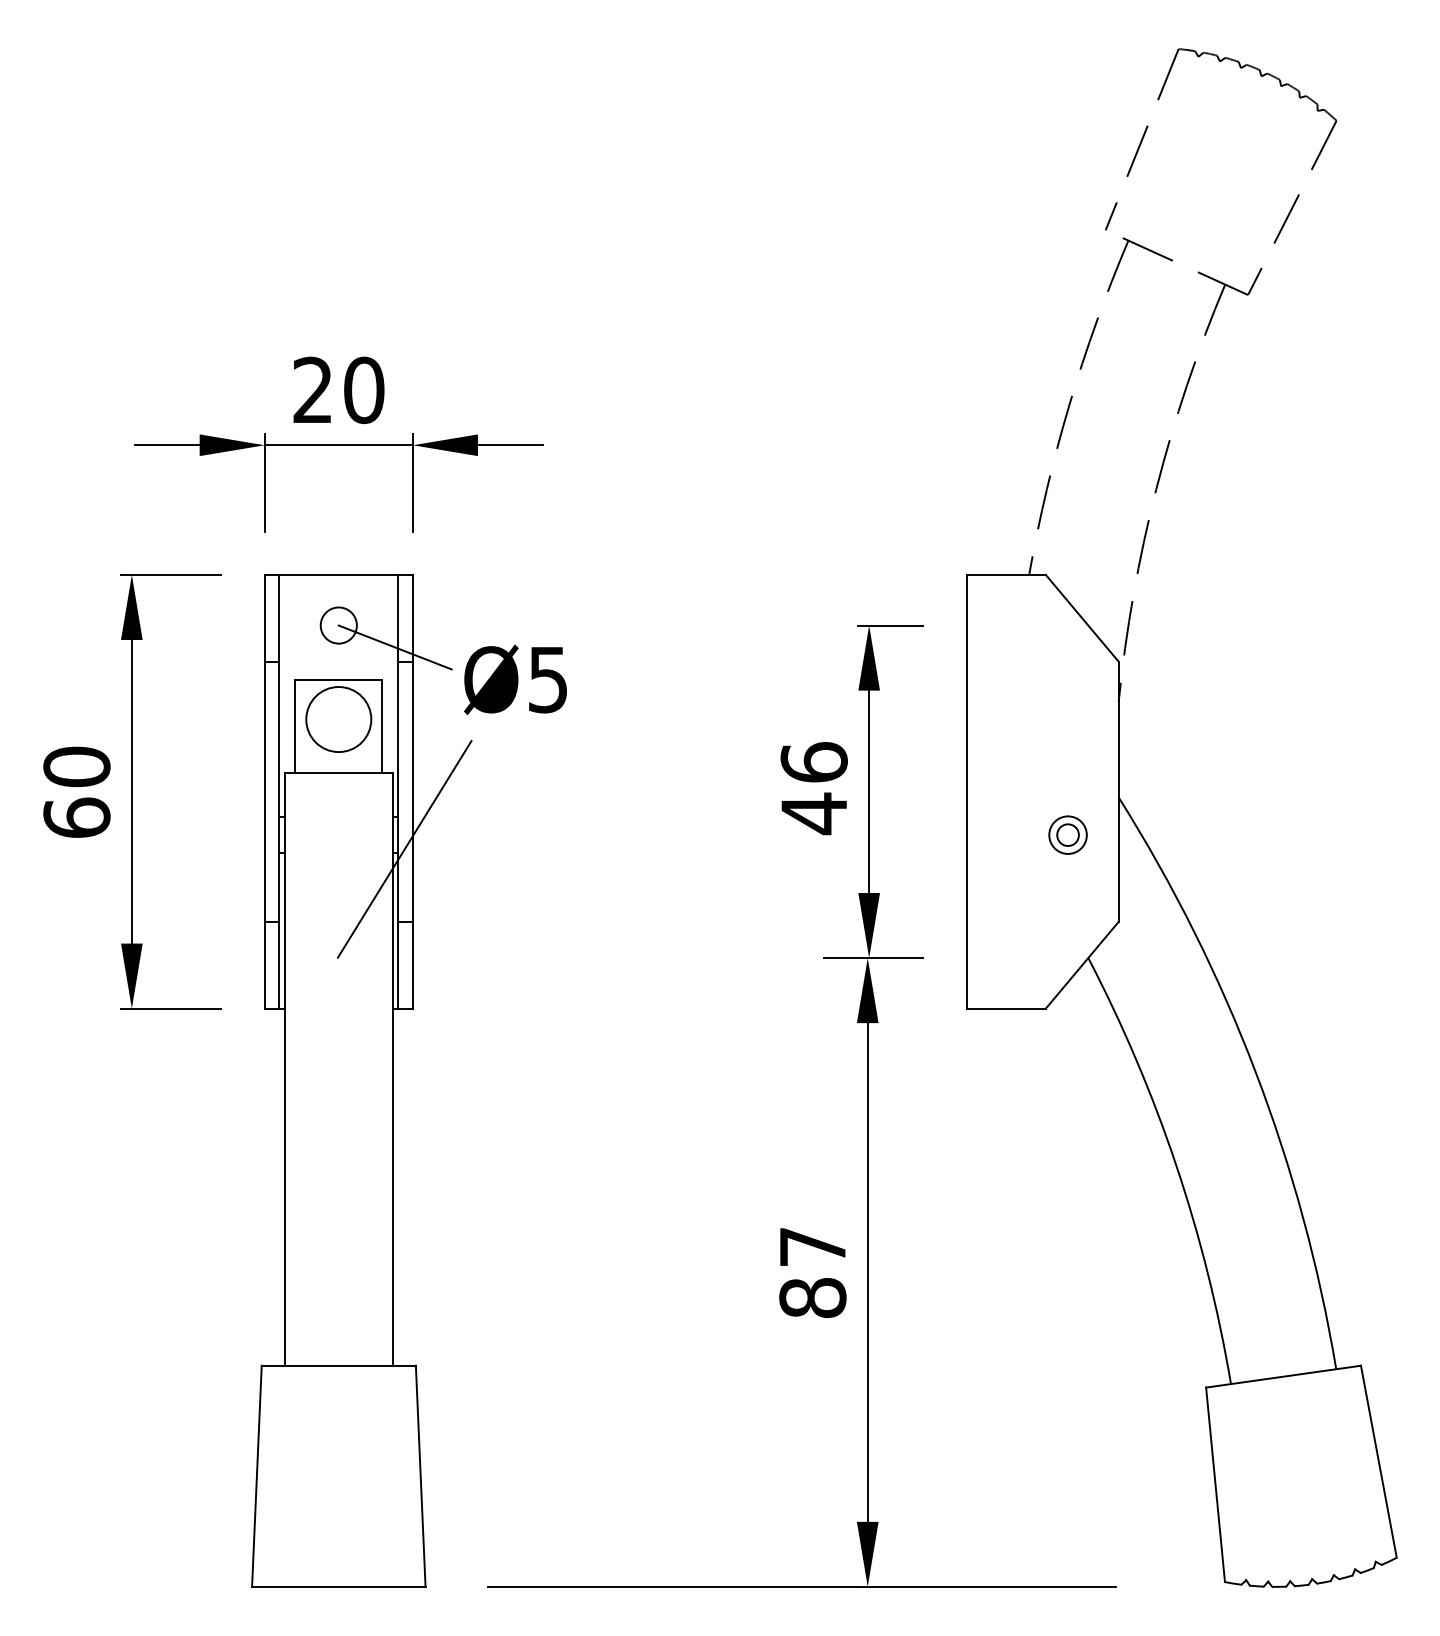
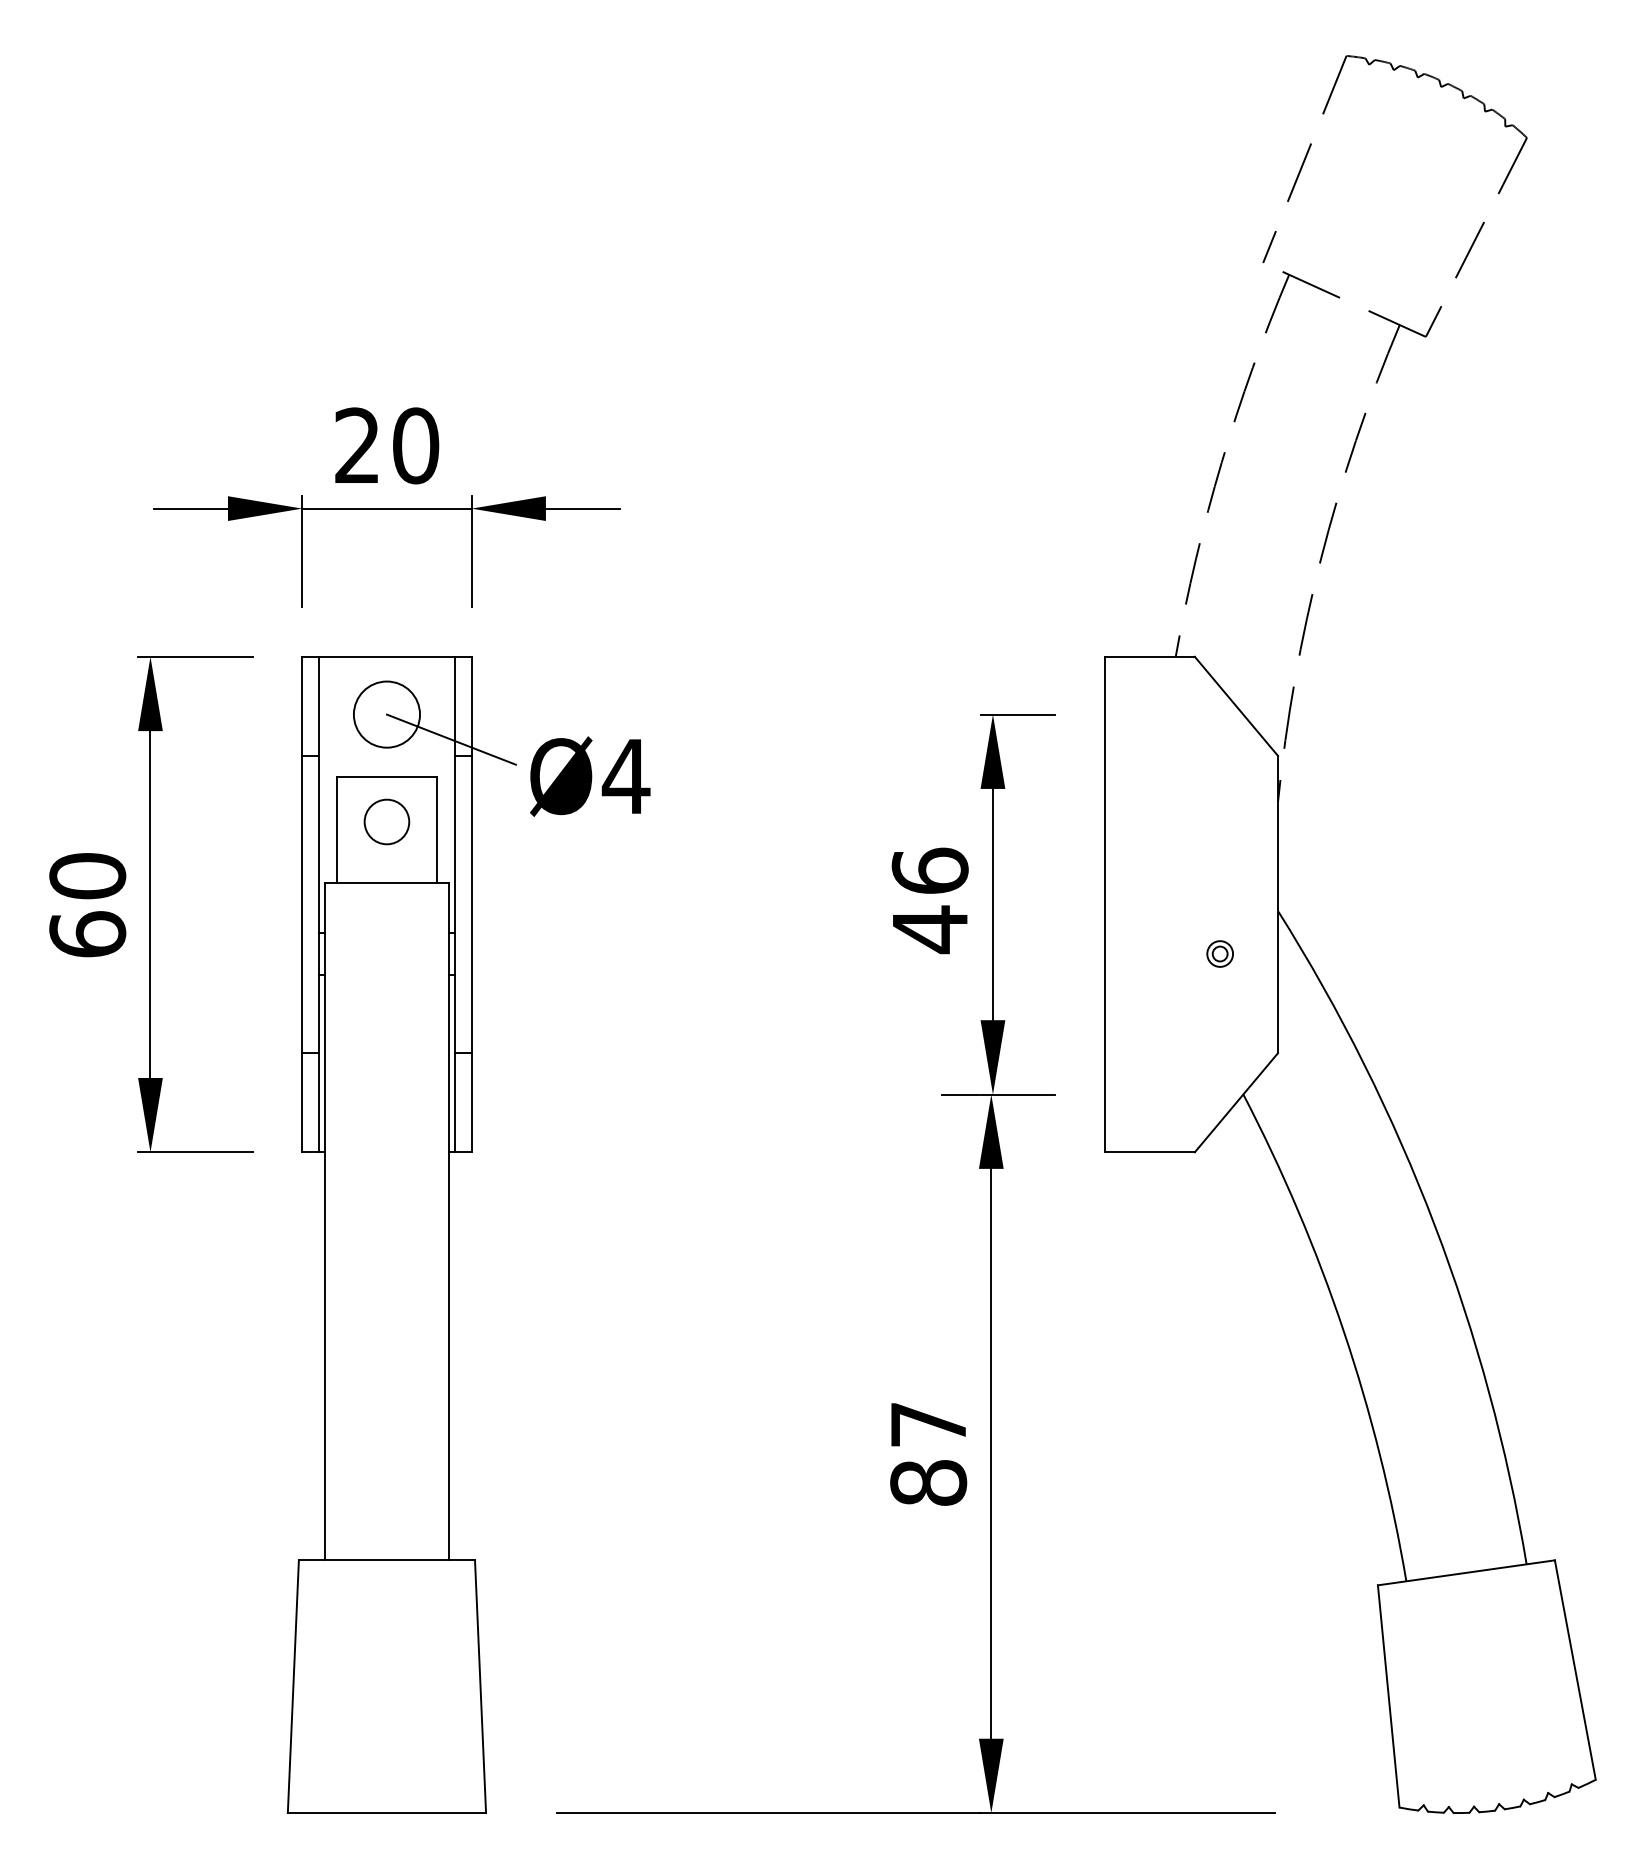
circle: (338, 625) -> (386, 714), size x1.6
text: (547, 680) -> (625, 777), Ø5 -> Ø4
circle: (338, 719) -> (386, 821), size x0.6
part: (1067, 834) -> (1219, 953), size x0.6
line: (404, 849) -> (462, 970), removed

